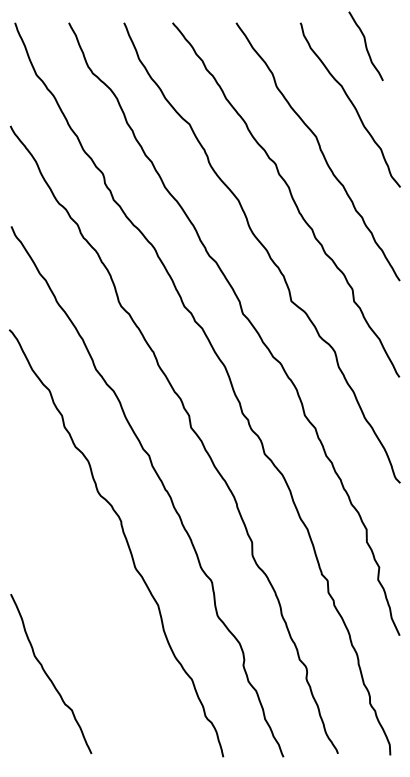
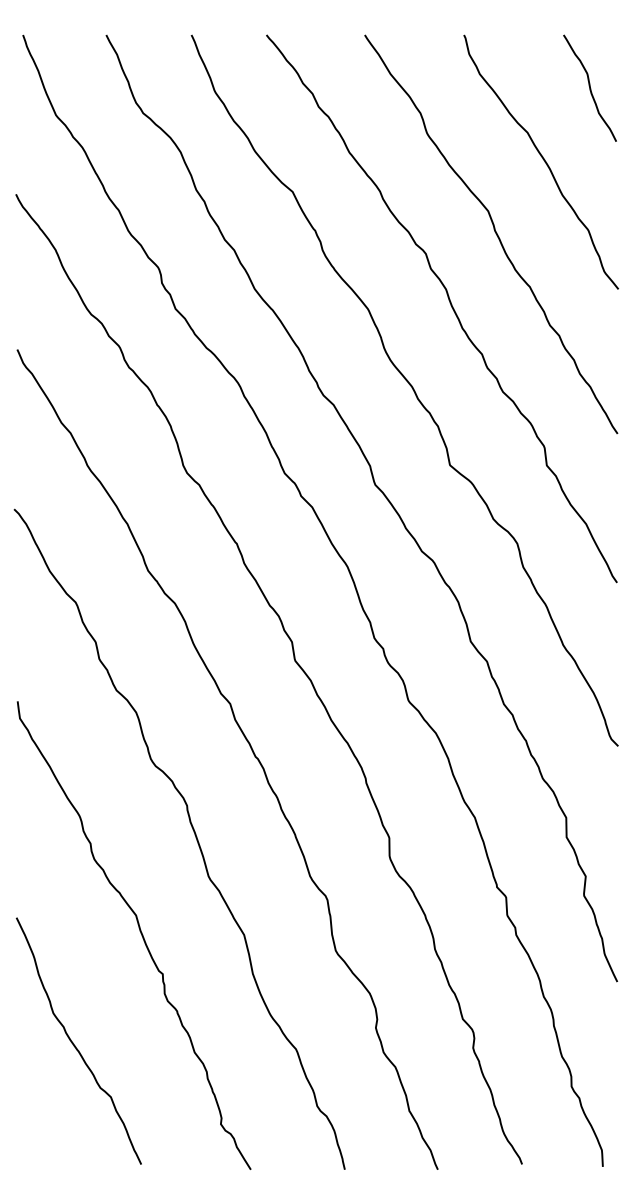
curve: (365, 46) -> (589, 88), moved
curve: (90, 604) -> (139, 933), added

